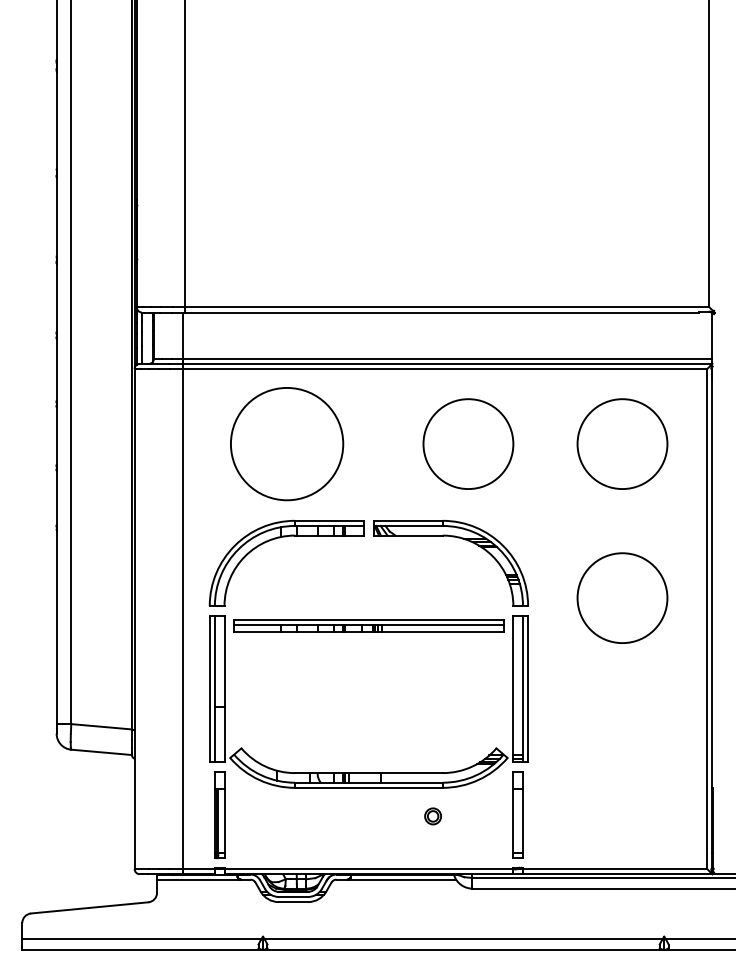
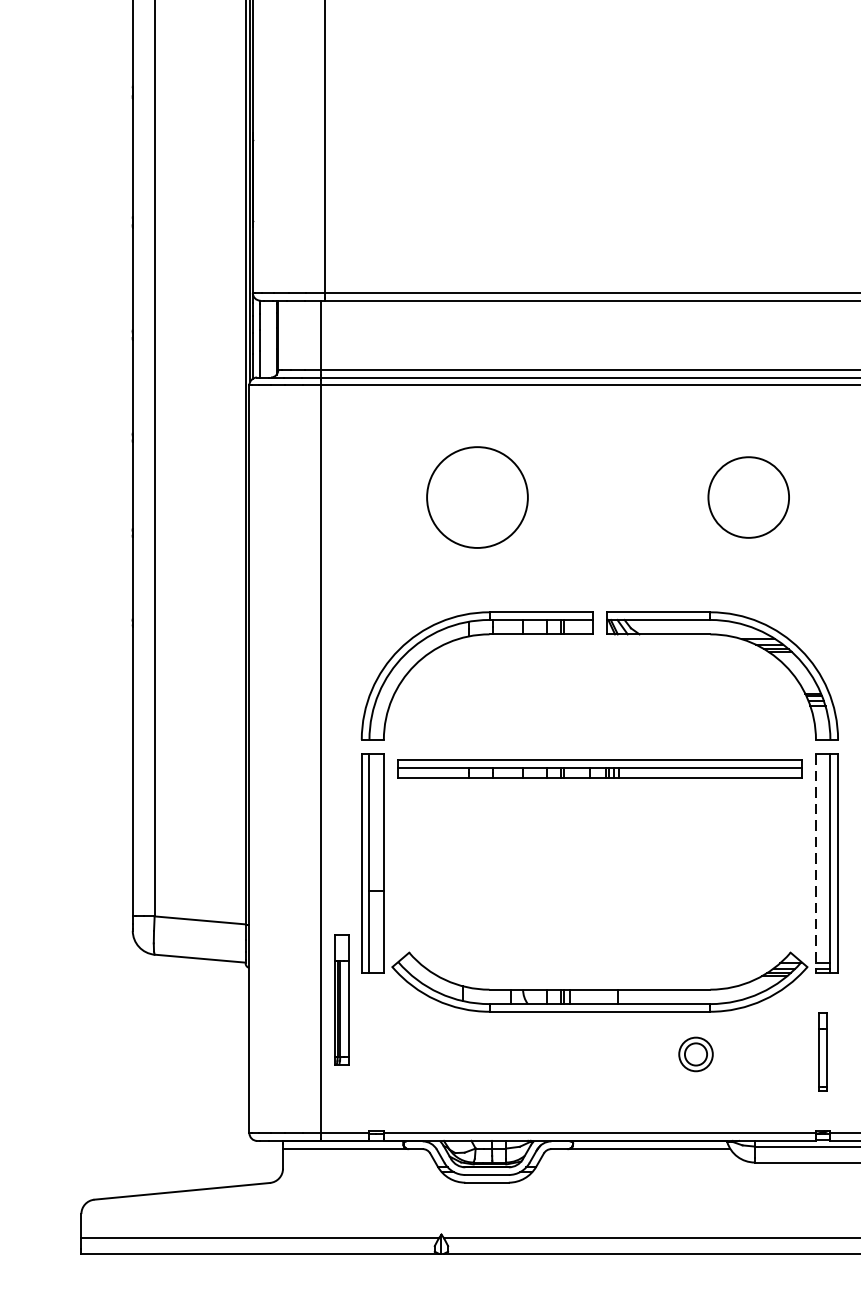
circle: (286, 443) -> (476, 496), size x0.6
circle: (468, 444) -> (748, 498), size x0.6
line: (513, 689) -> (816, 864), solid -> dashed
part: (517, 814) -> (822, 1051), size x0.6
part: (219, 815) -> (341, 1000), moved
part: (432, 816) -> (695, 1054), size x1.4

